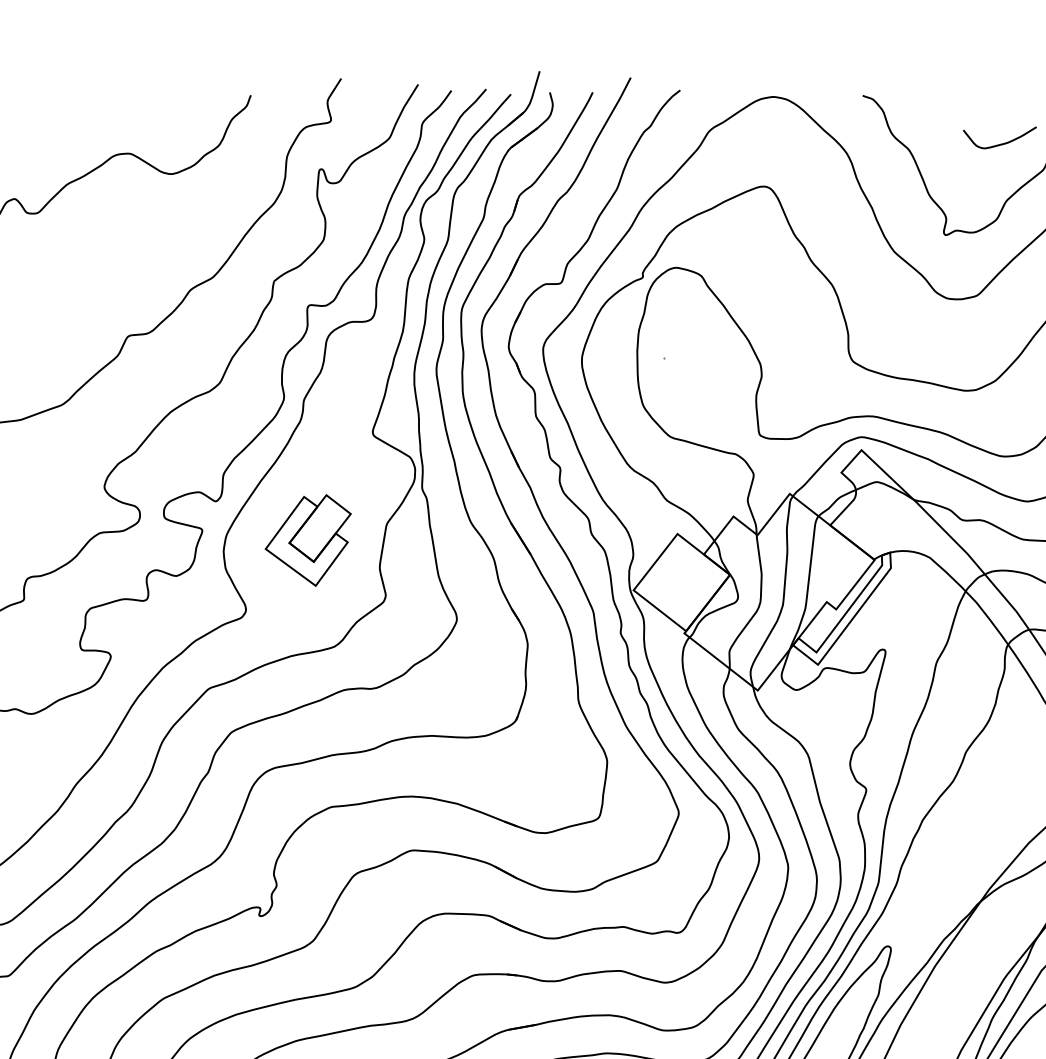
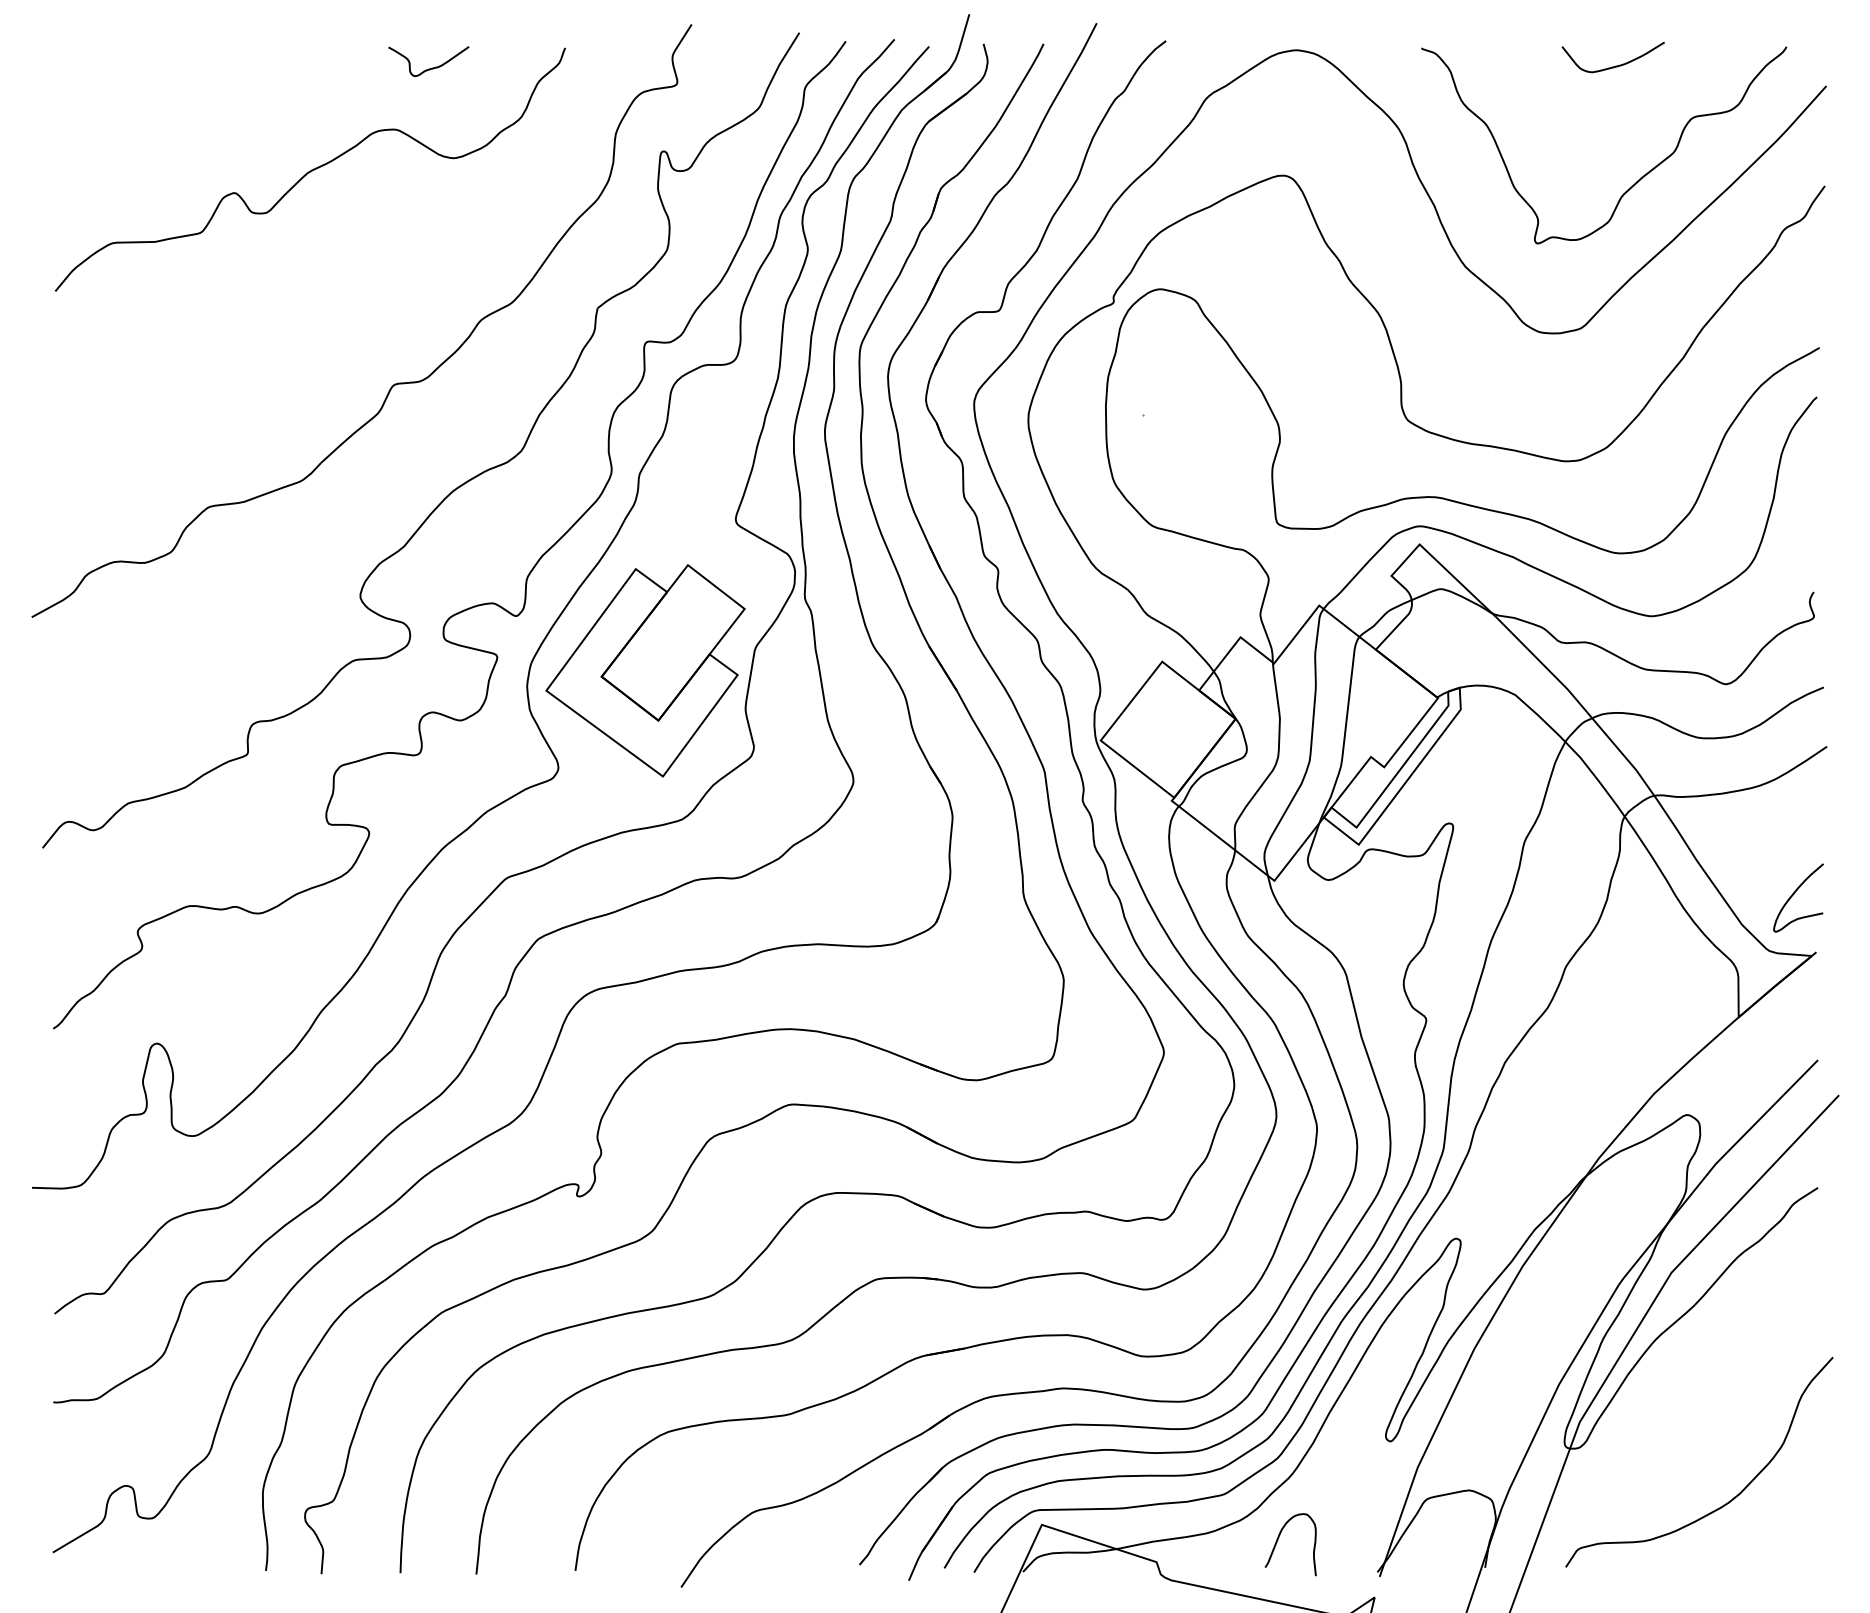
curve: (155, 109) -> (431, 67), added
curve: (1001, 143) -> (1615, 65), moved
part: (308, 540) -> (645, 670), size x1.67

